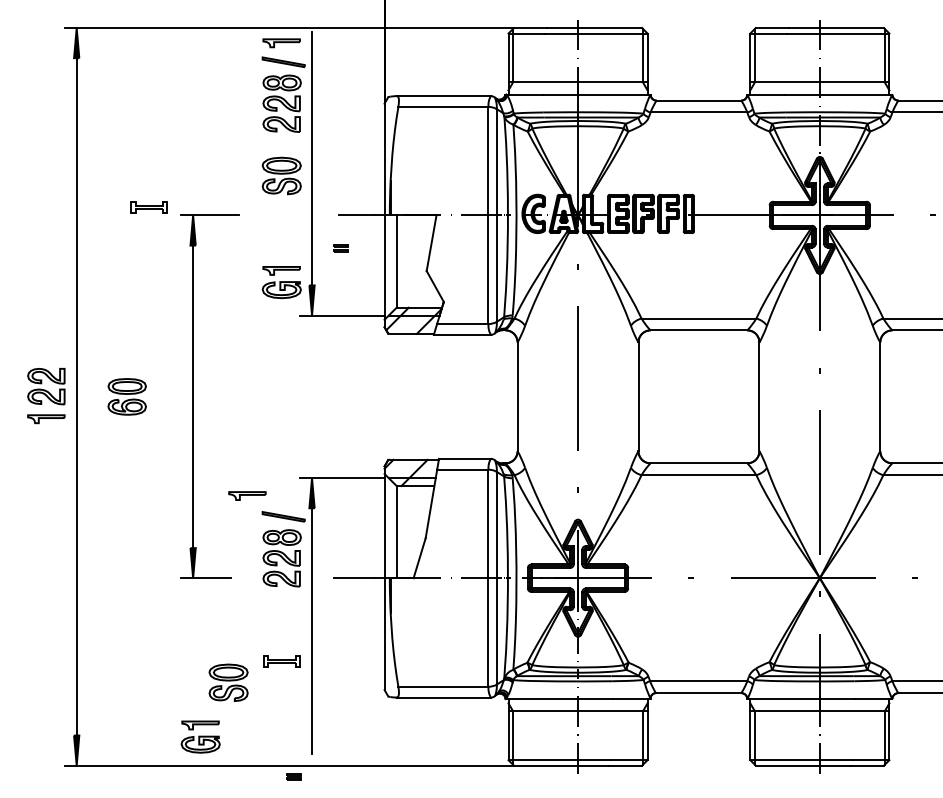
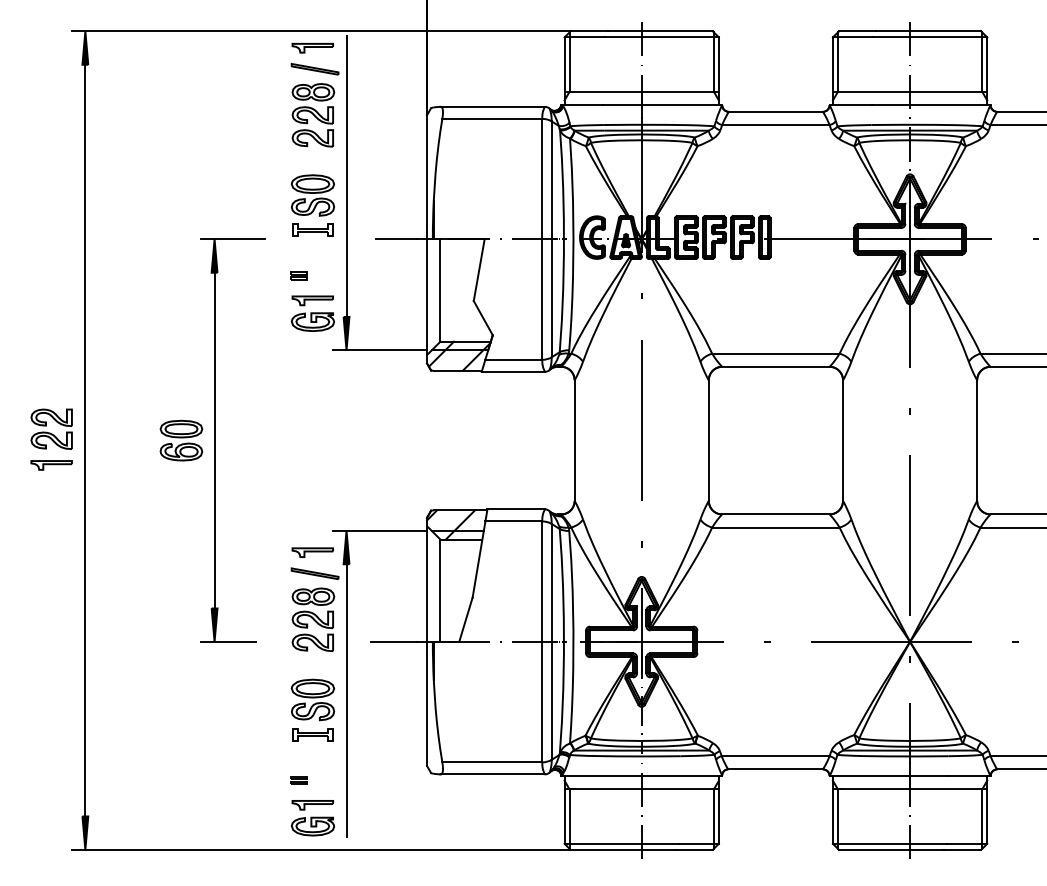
part: (148, 206) -> (312, 229), moved
part: (339, 248) -> (298, 275), moved
part: (127, 396) -> (181, 440), moved
part: (247, 495) -> (312, 552), moved
part: (228, 682) -> (312, 699), moved
part: (201, 737) -> (313, 818), moved
part: (293, 777) -> (298, 780), moved

